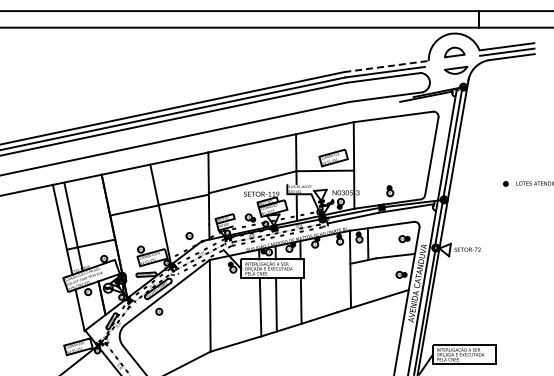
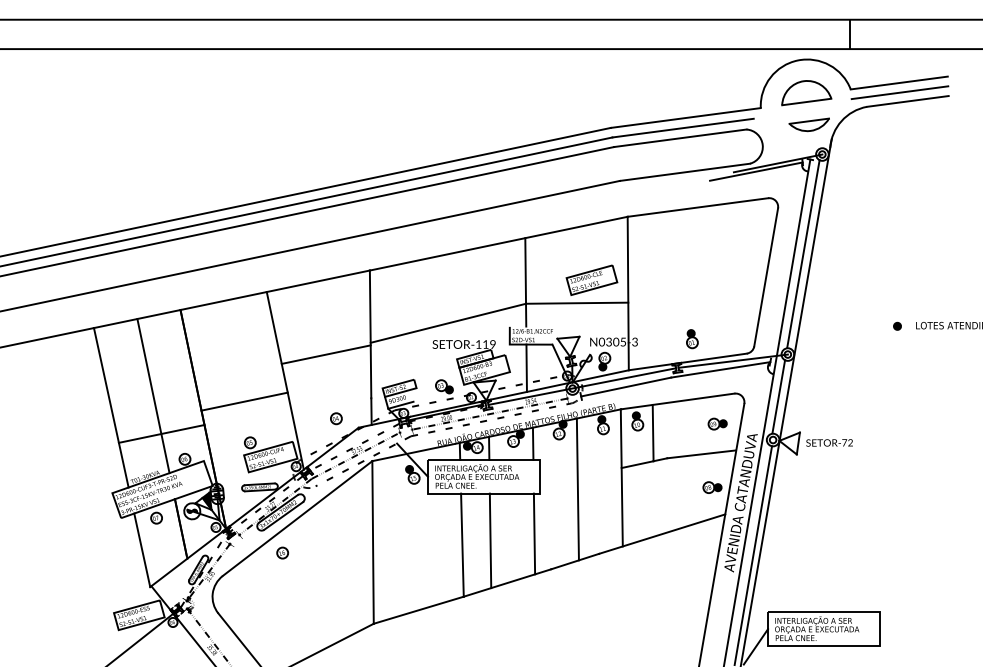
part: (454, 52) -> (806, 93), size x1.43
line: (386, 66) -> (685, 117), dashed -> solid
line: (134, 210) -> (244, 401), moved
line: (73, 225) -> (153, 394), moved
line: (325, 275) -> (577, 488), added

